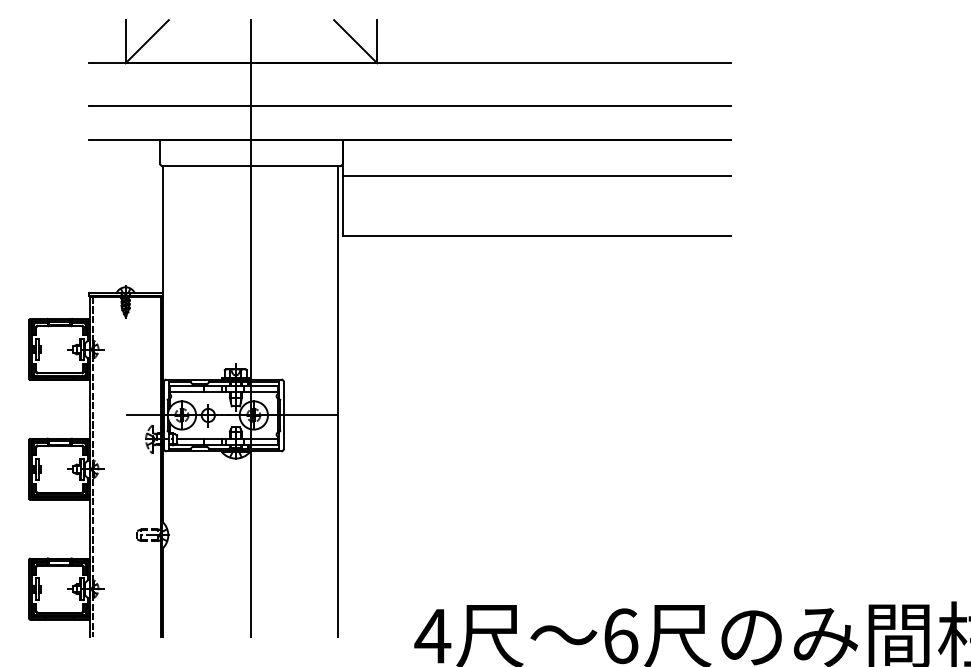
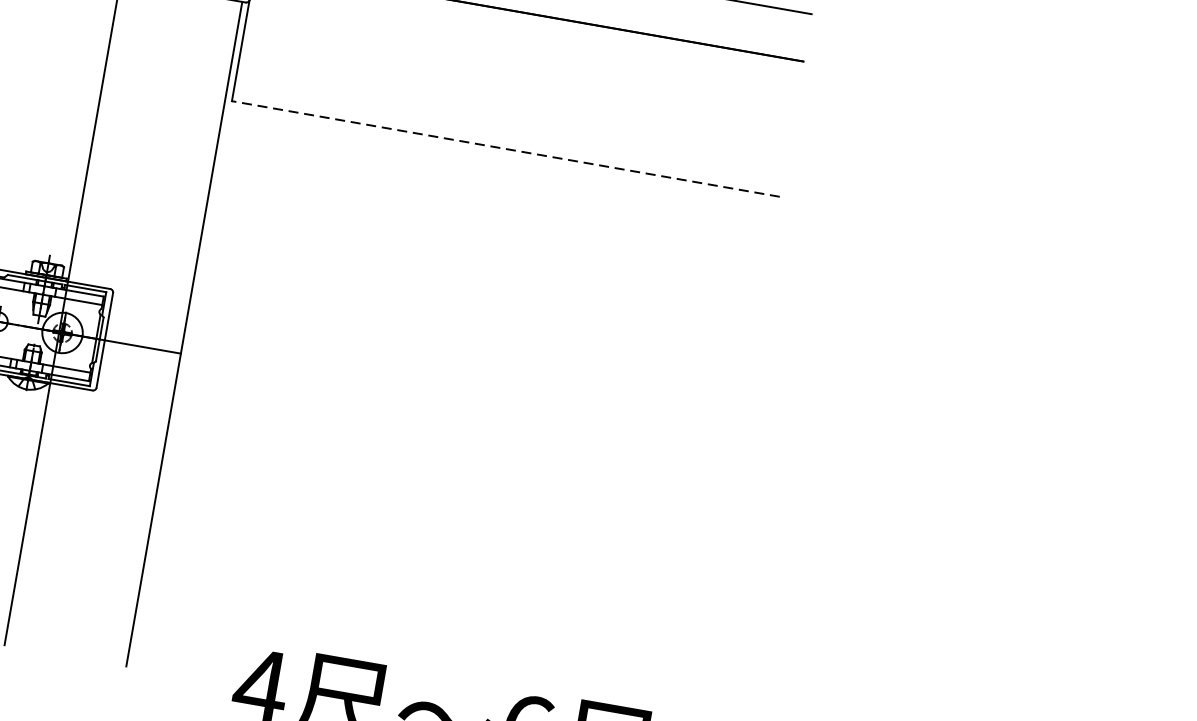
line: (536, 175) -> (520, 63), removed
line: (536, 235) -> (505, 148), solid -> dashed

